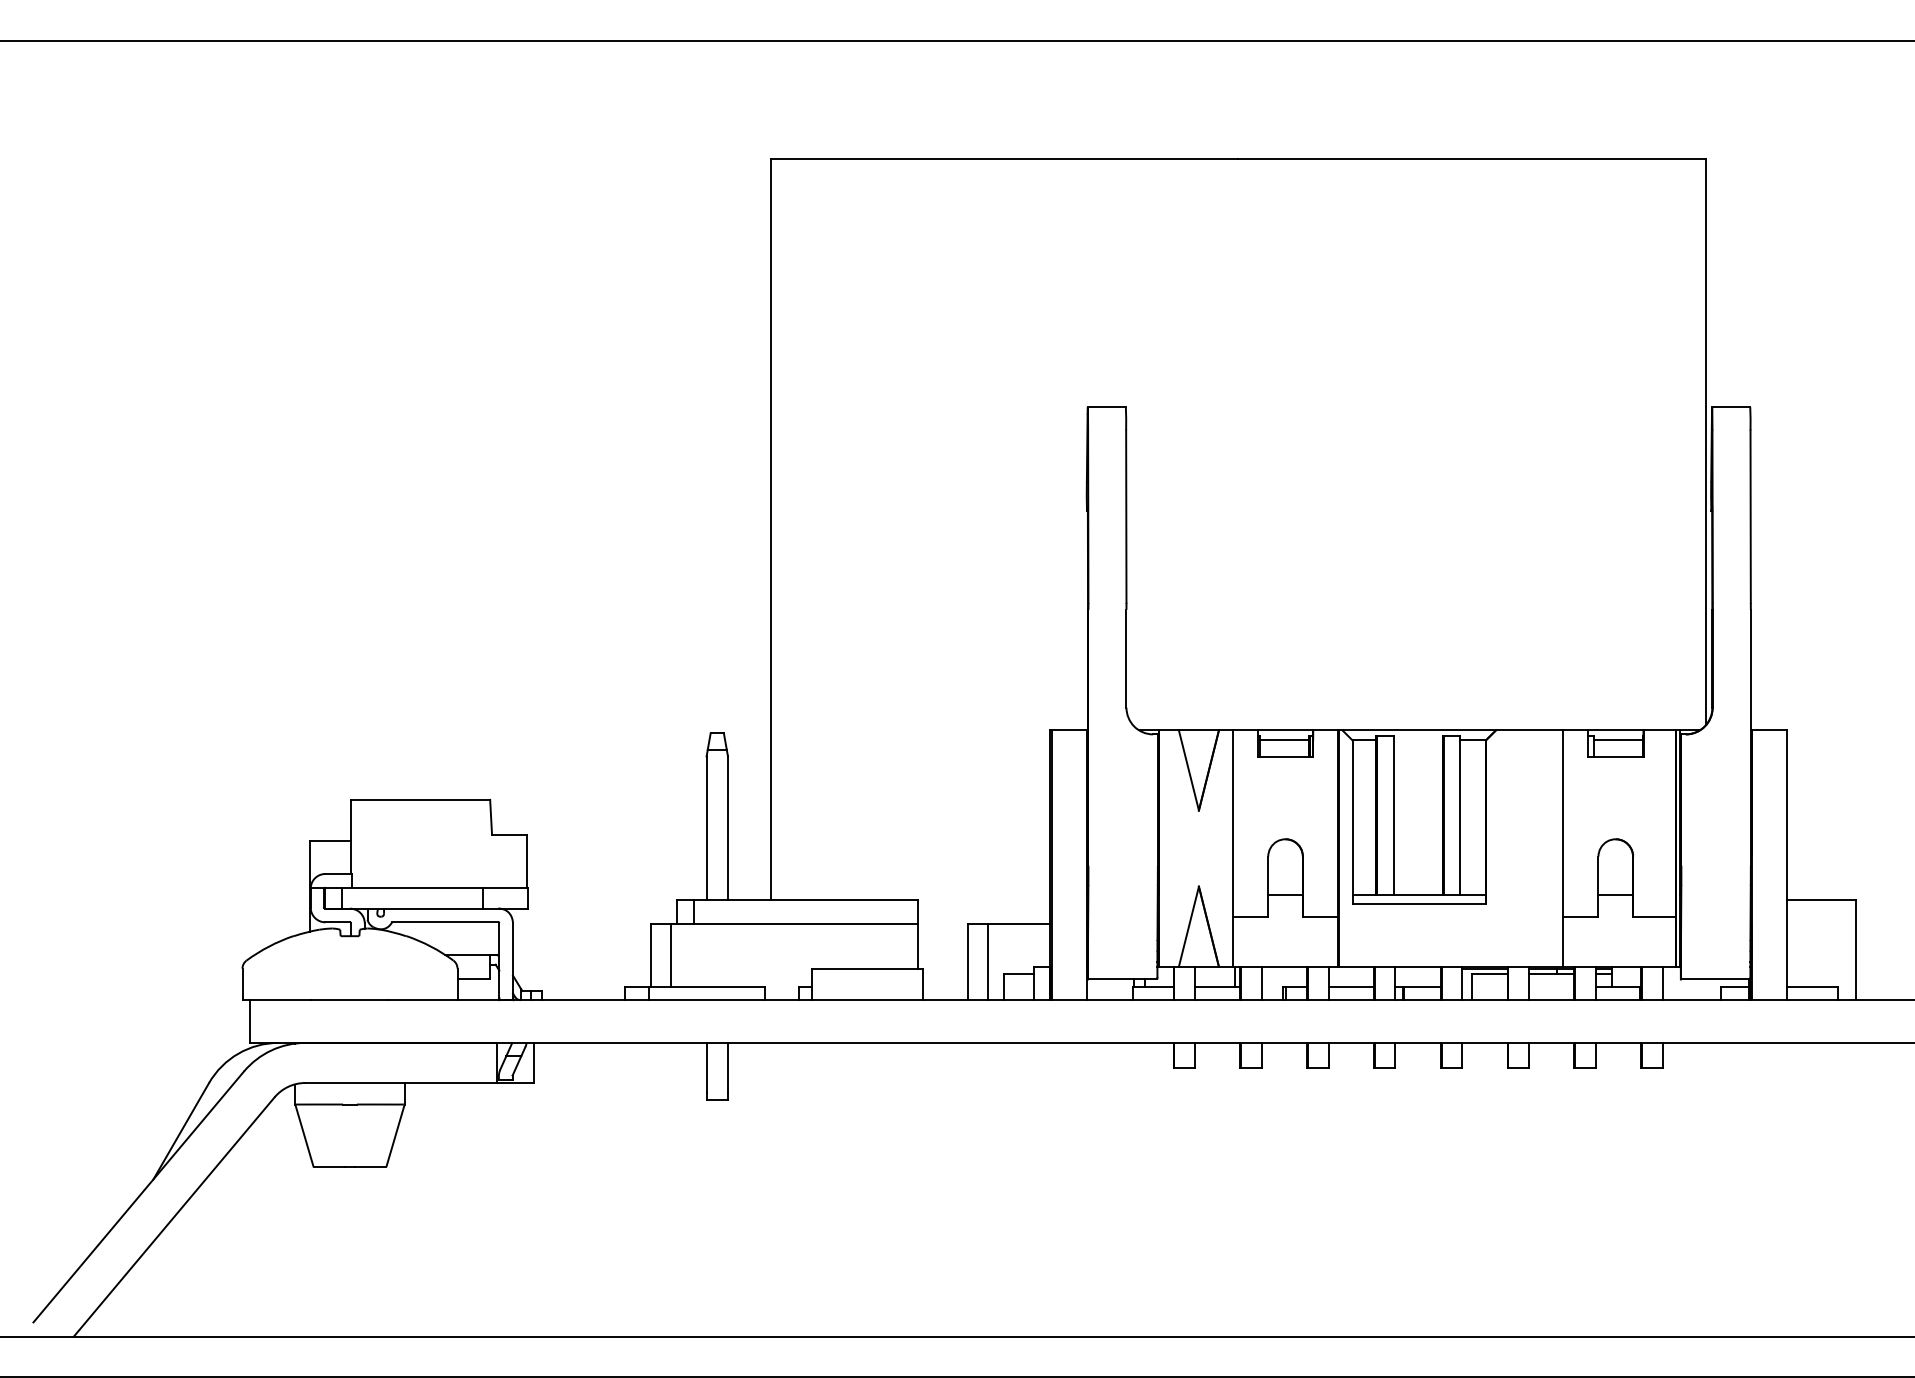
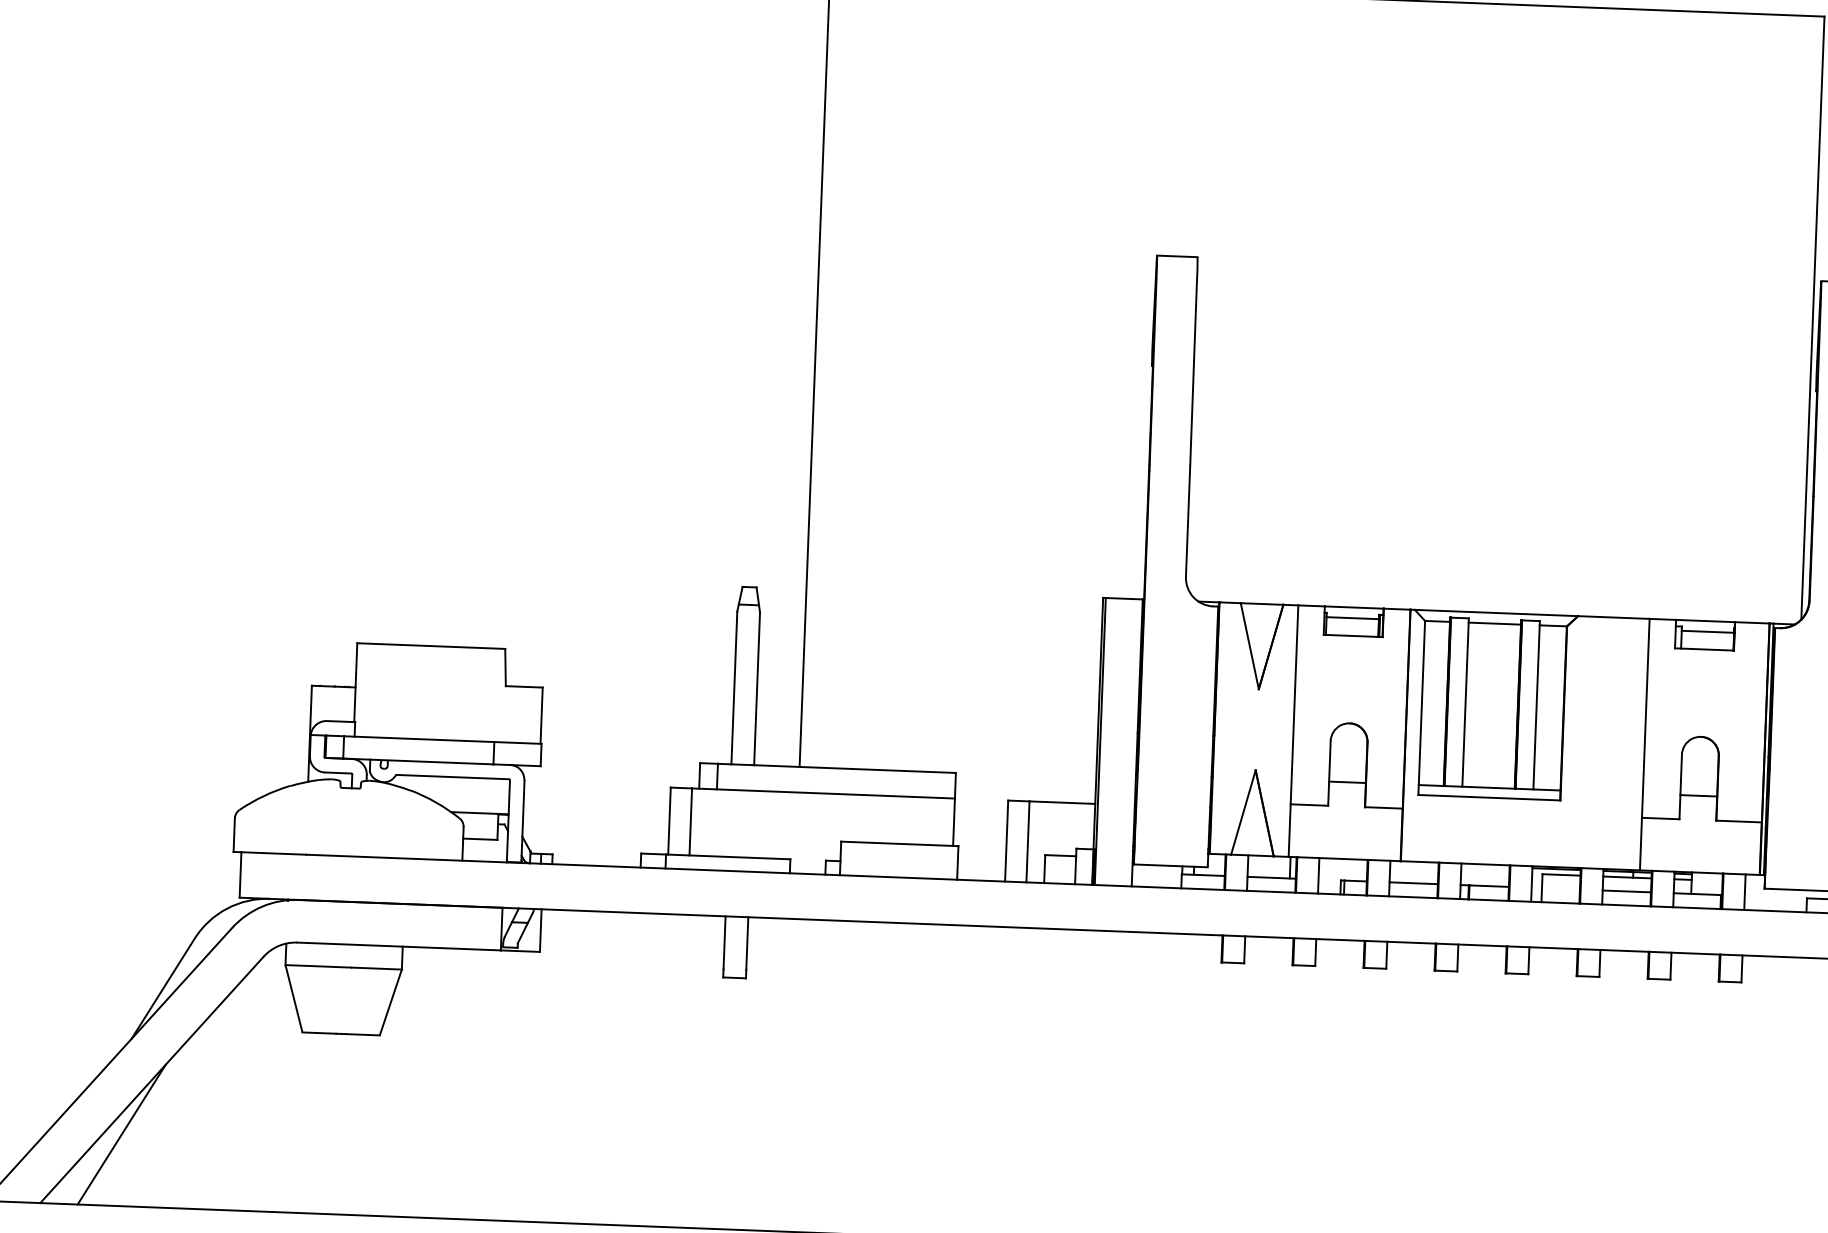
line: (1417, 740) -> (1494, 623), added
line: (1551, 987) -> (1626, 891), added
line: (147, 1269) -> (121, 1134), added

